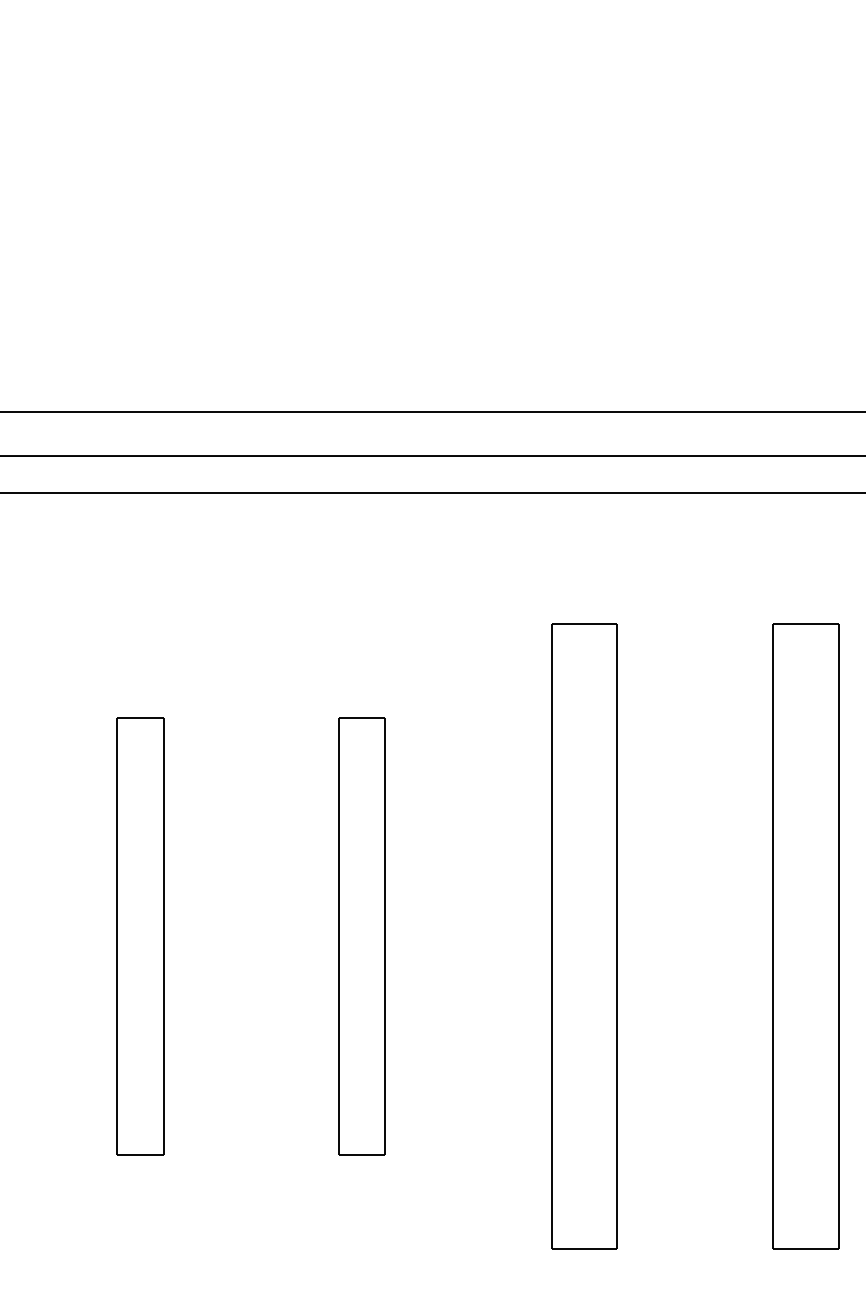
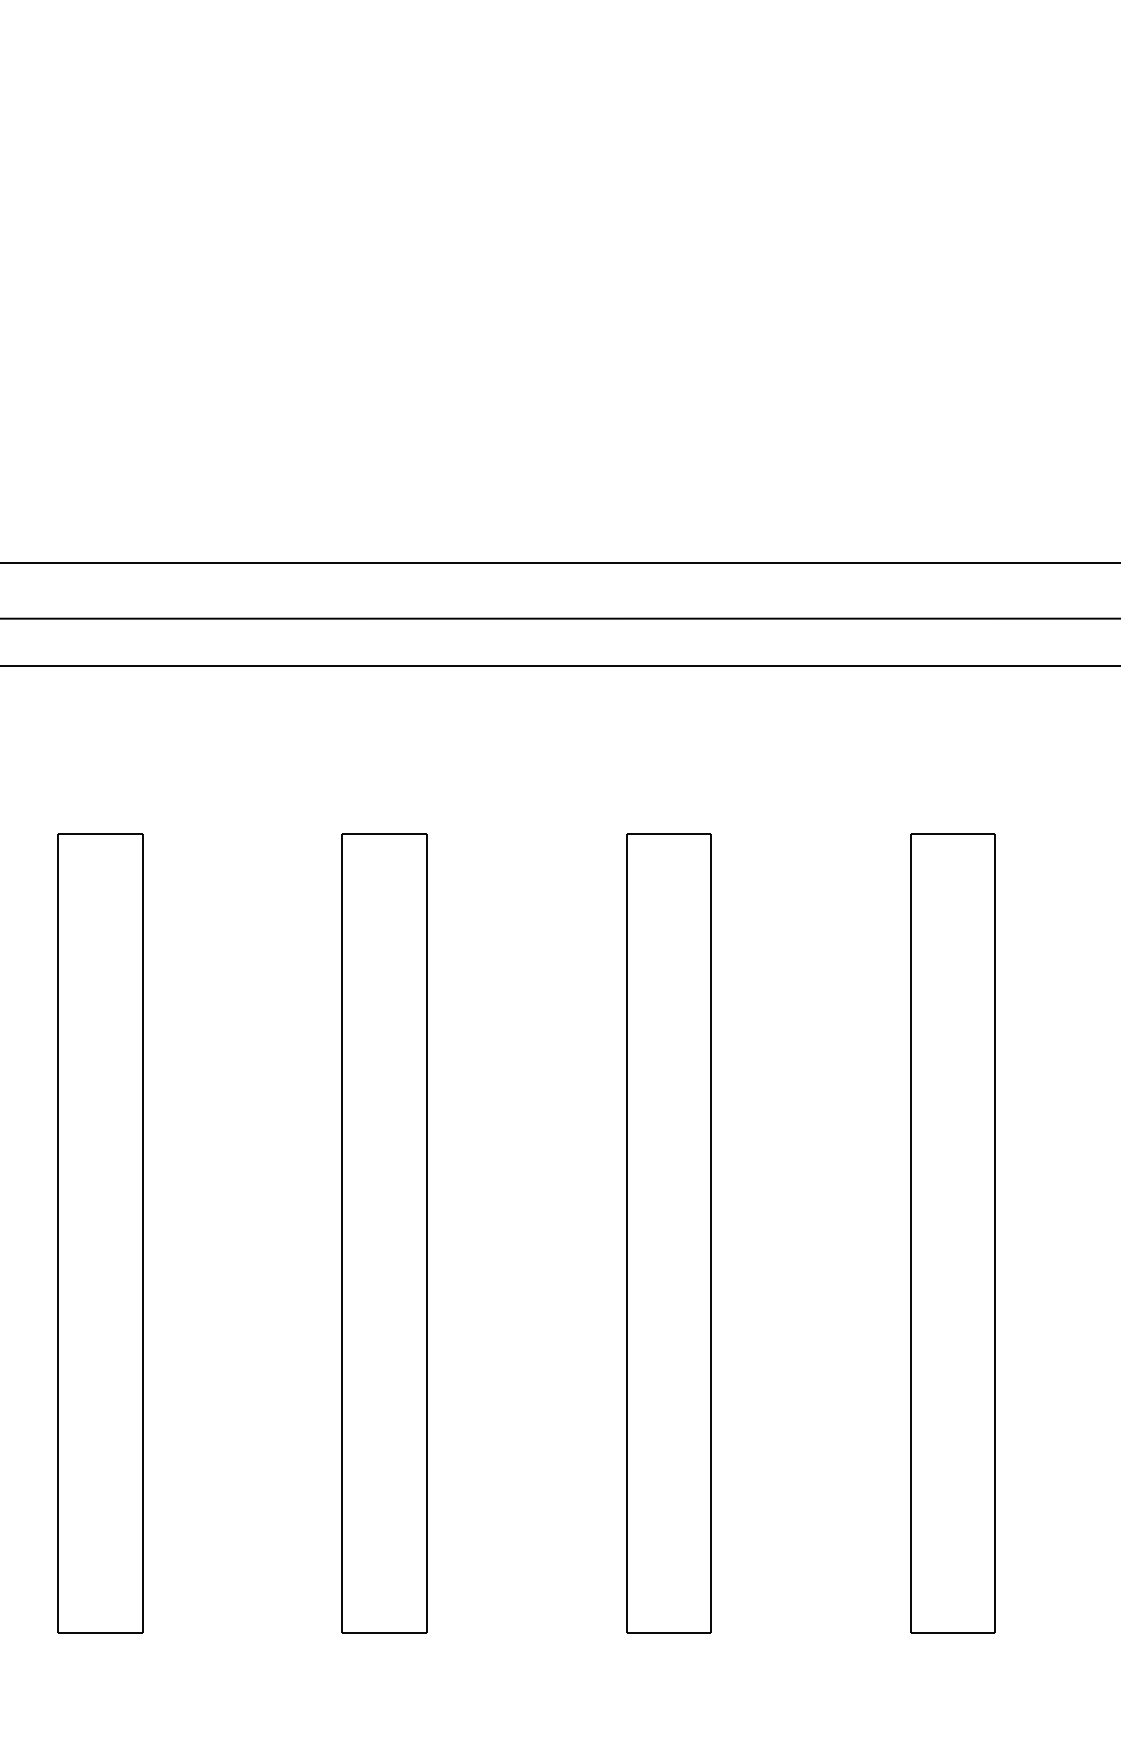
part: (140, 936) -> (100, 1233), size x1.43
part: (362, 936) -> (384, 1233), size x1.43

